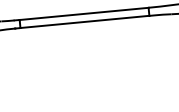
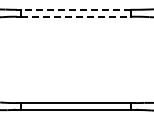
line: (84, 13) -> (76, 9), solid -> dashed
line: (85, 21) -> (76, 16), solid -> dashed

